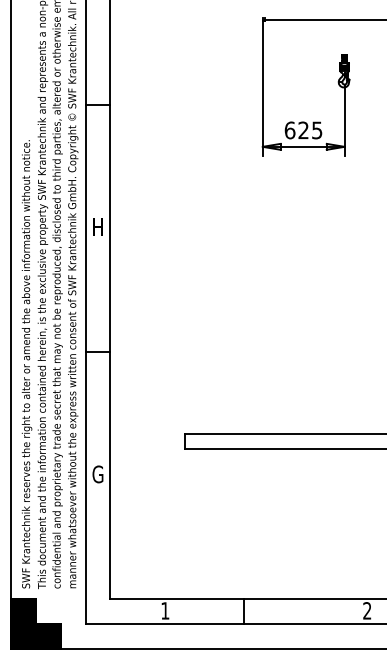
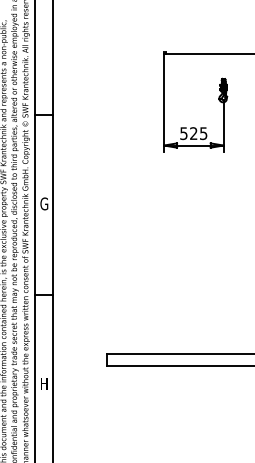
text: (289, 130) -> (183, 133), 625 -> 525
text: (97, 226) -> (43, 203), H -> G
text: (97, 474) -> (43, 383), G -> H

